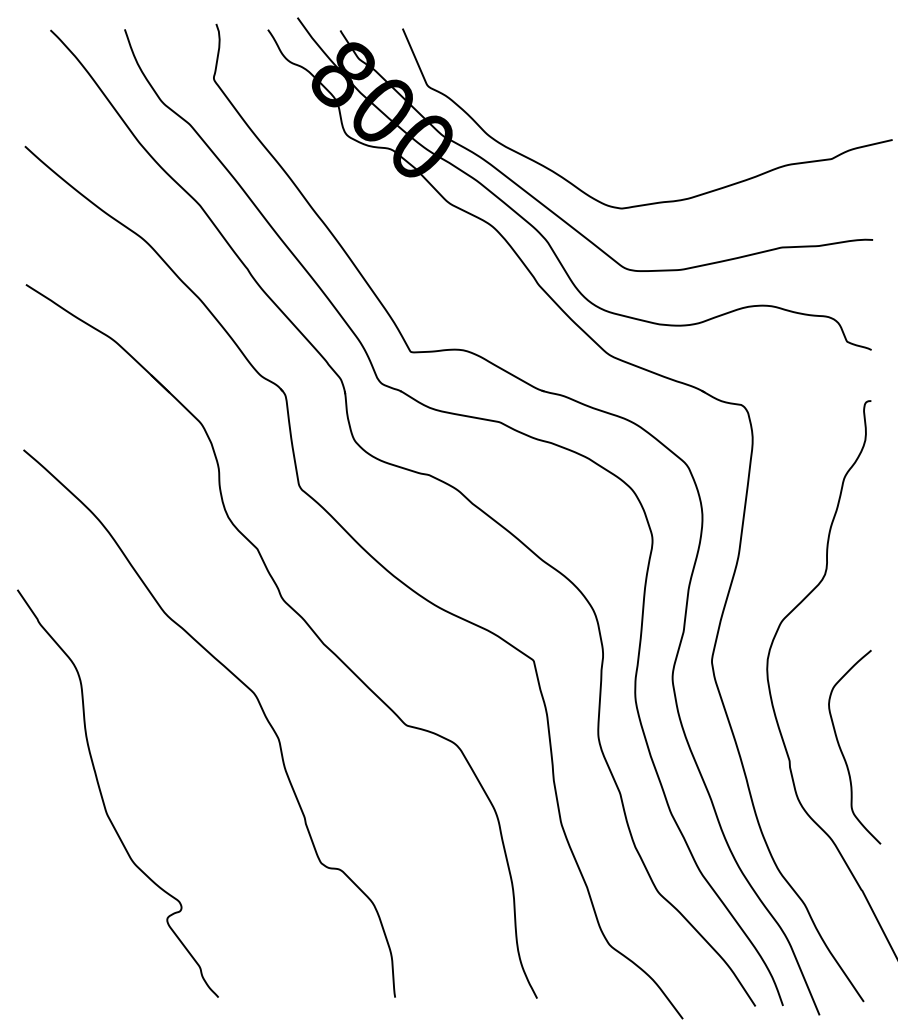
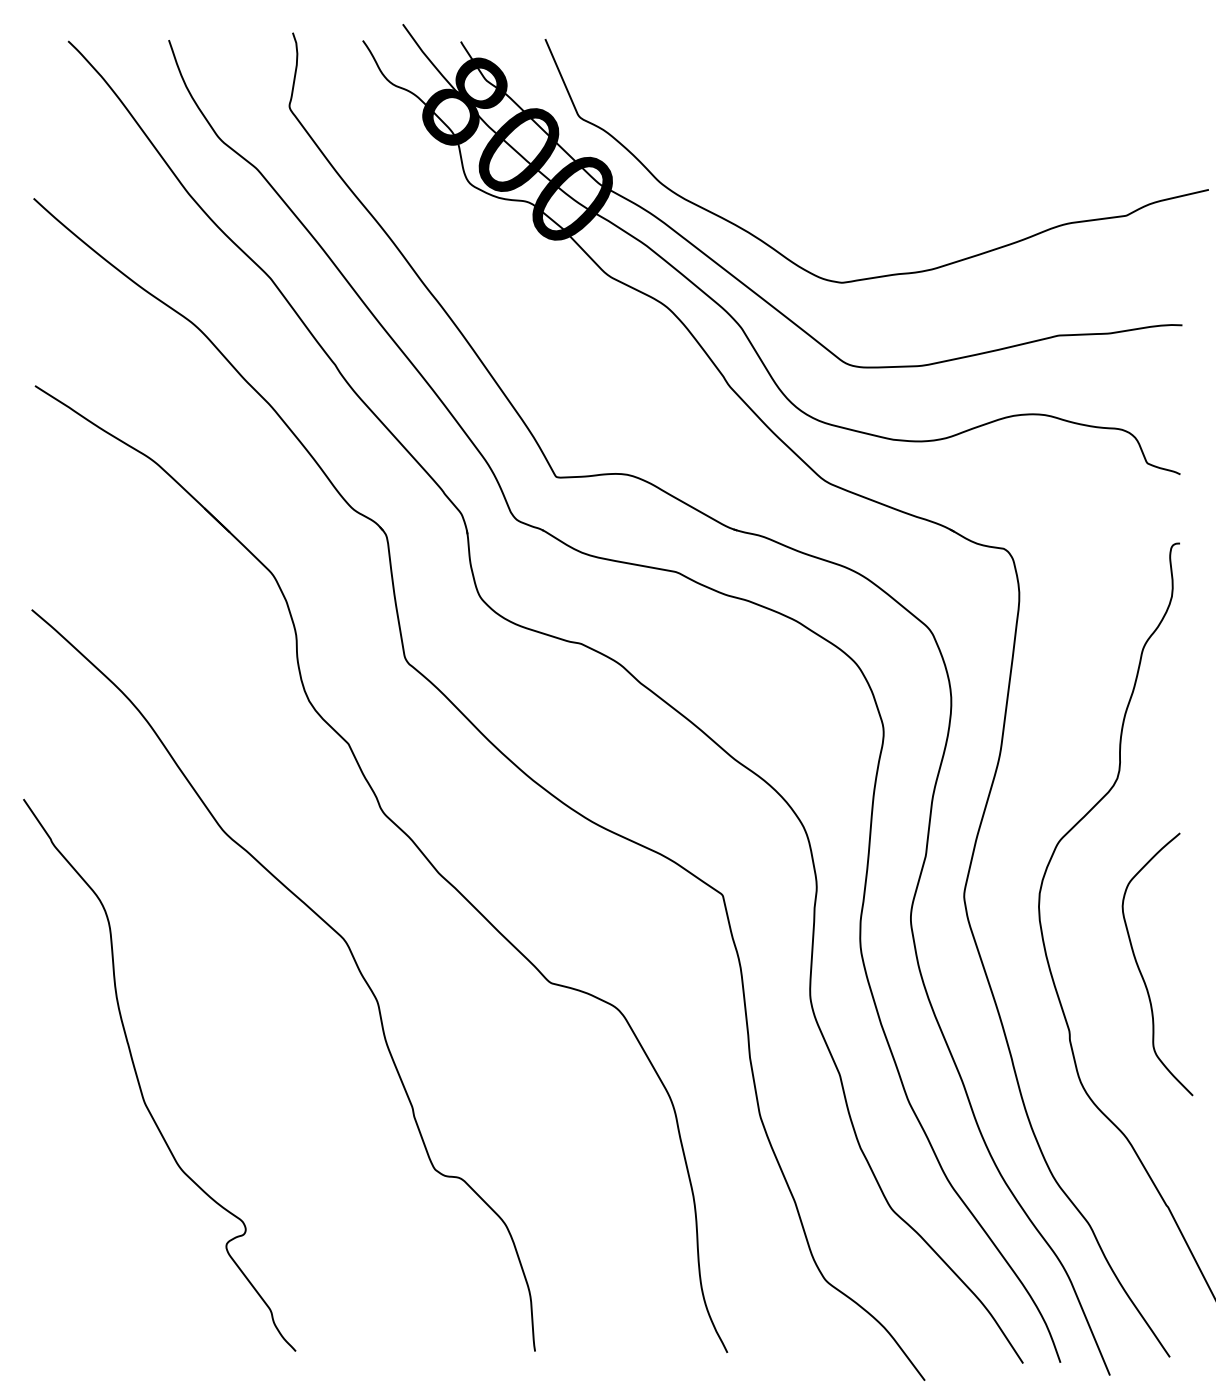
curve: (842, 750) -> (1140, 969), moved

